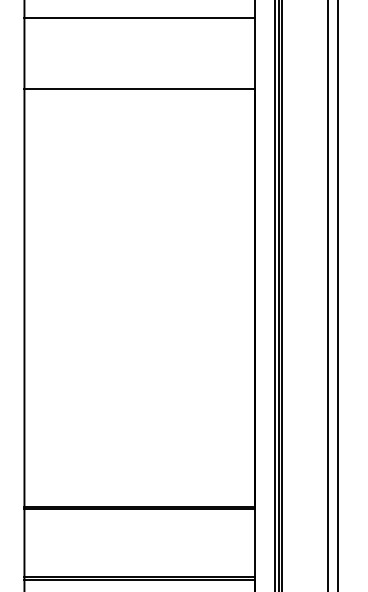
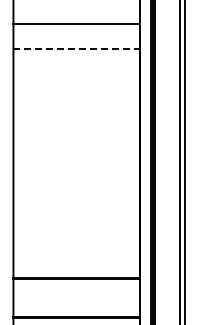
line: (139, 18) -> (76, 24), moved
line: (141, 90) -> (77, 49), solid -> dashed

